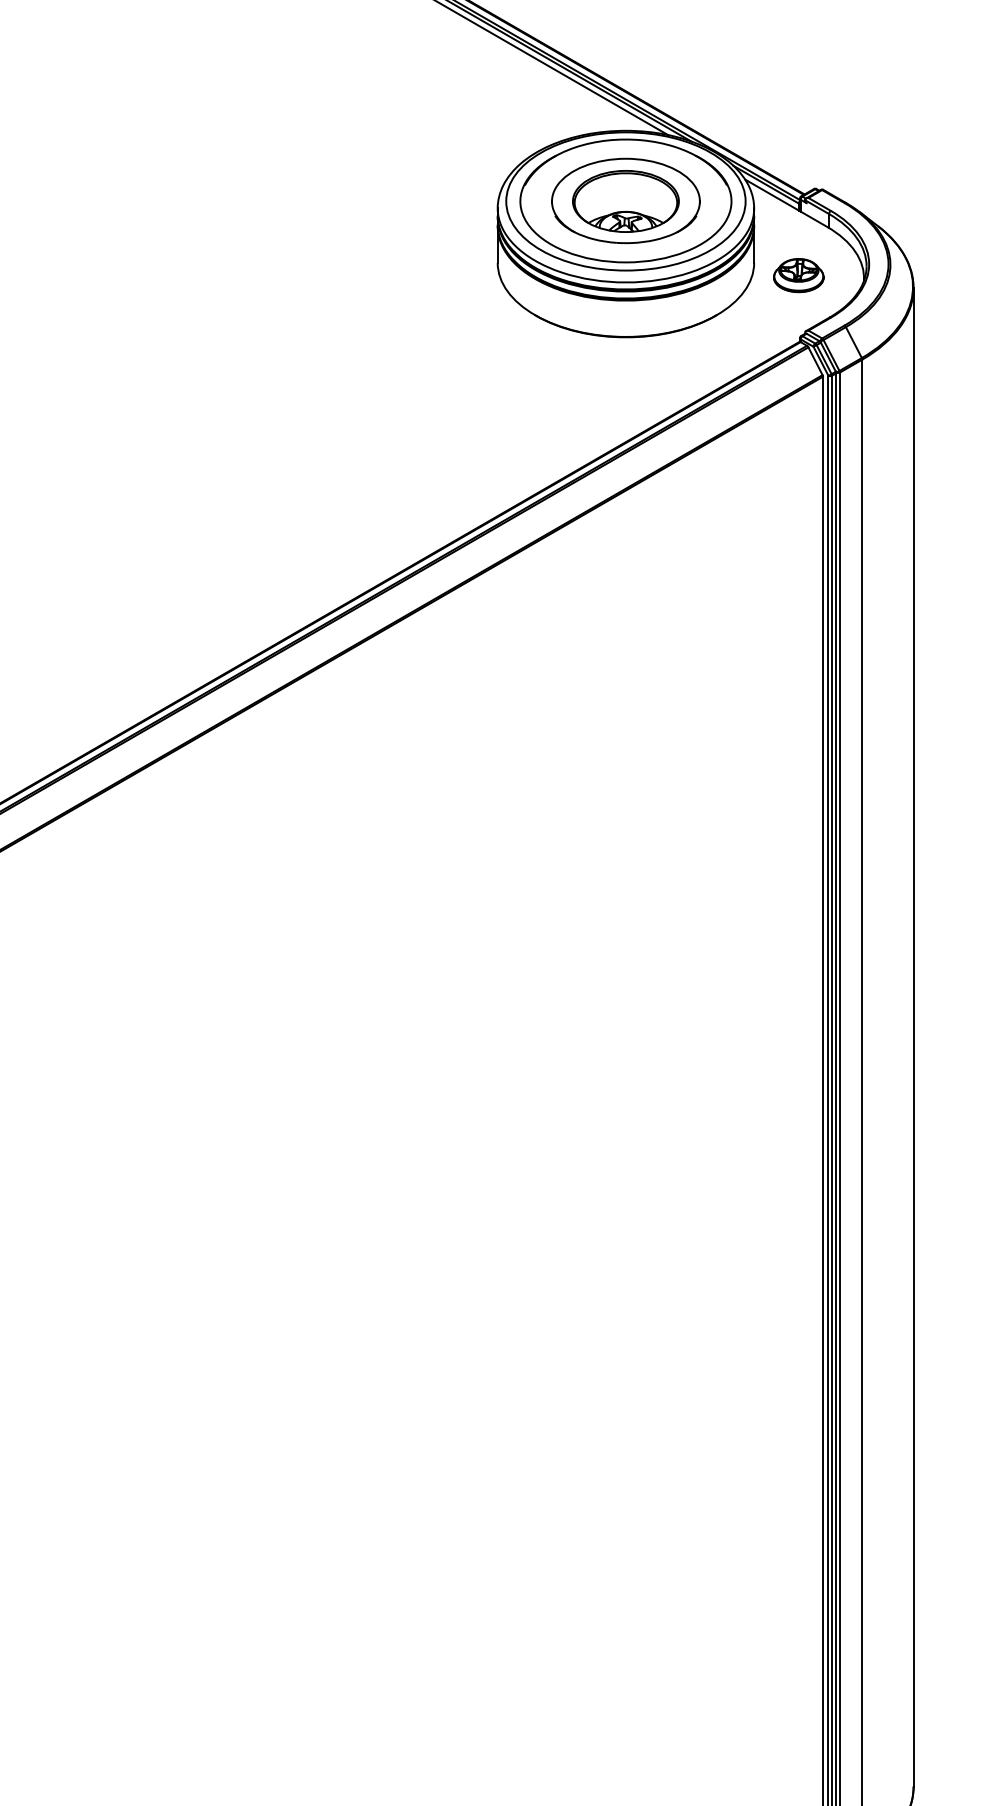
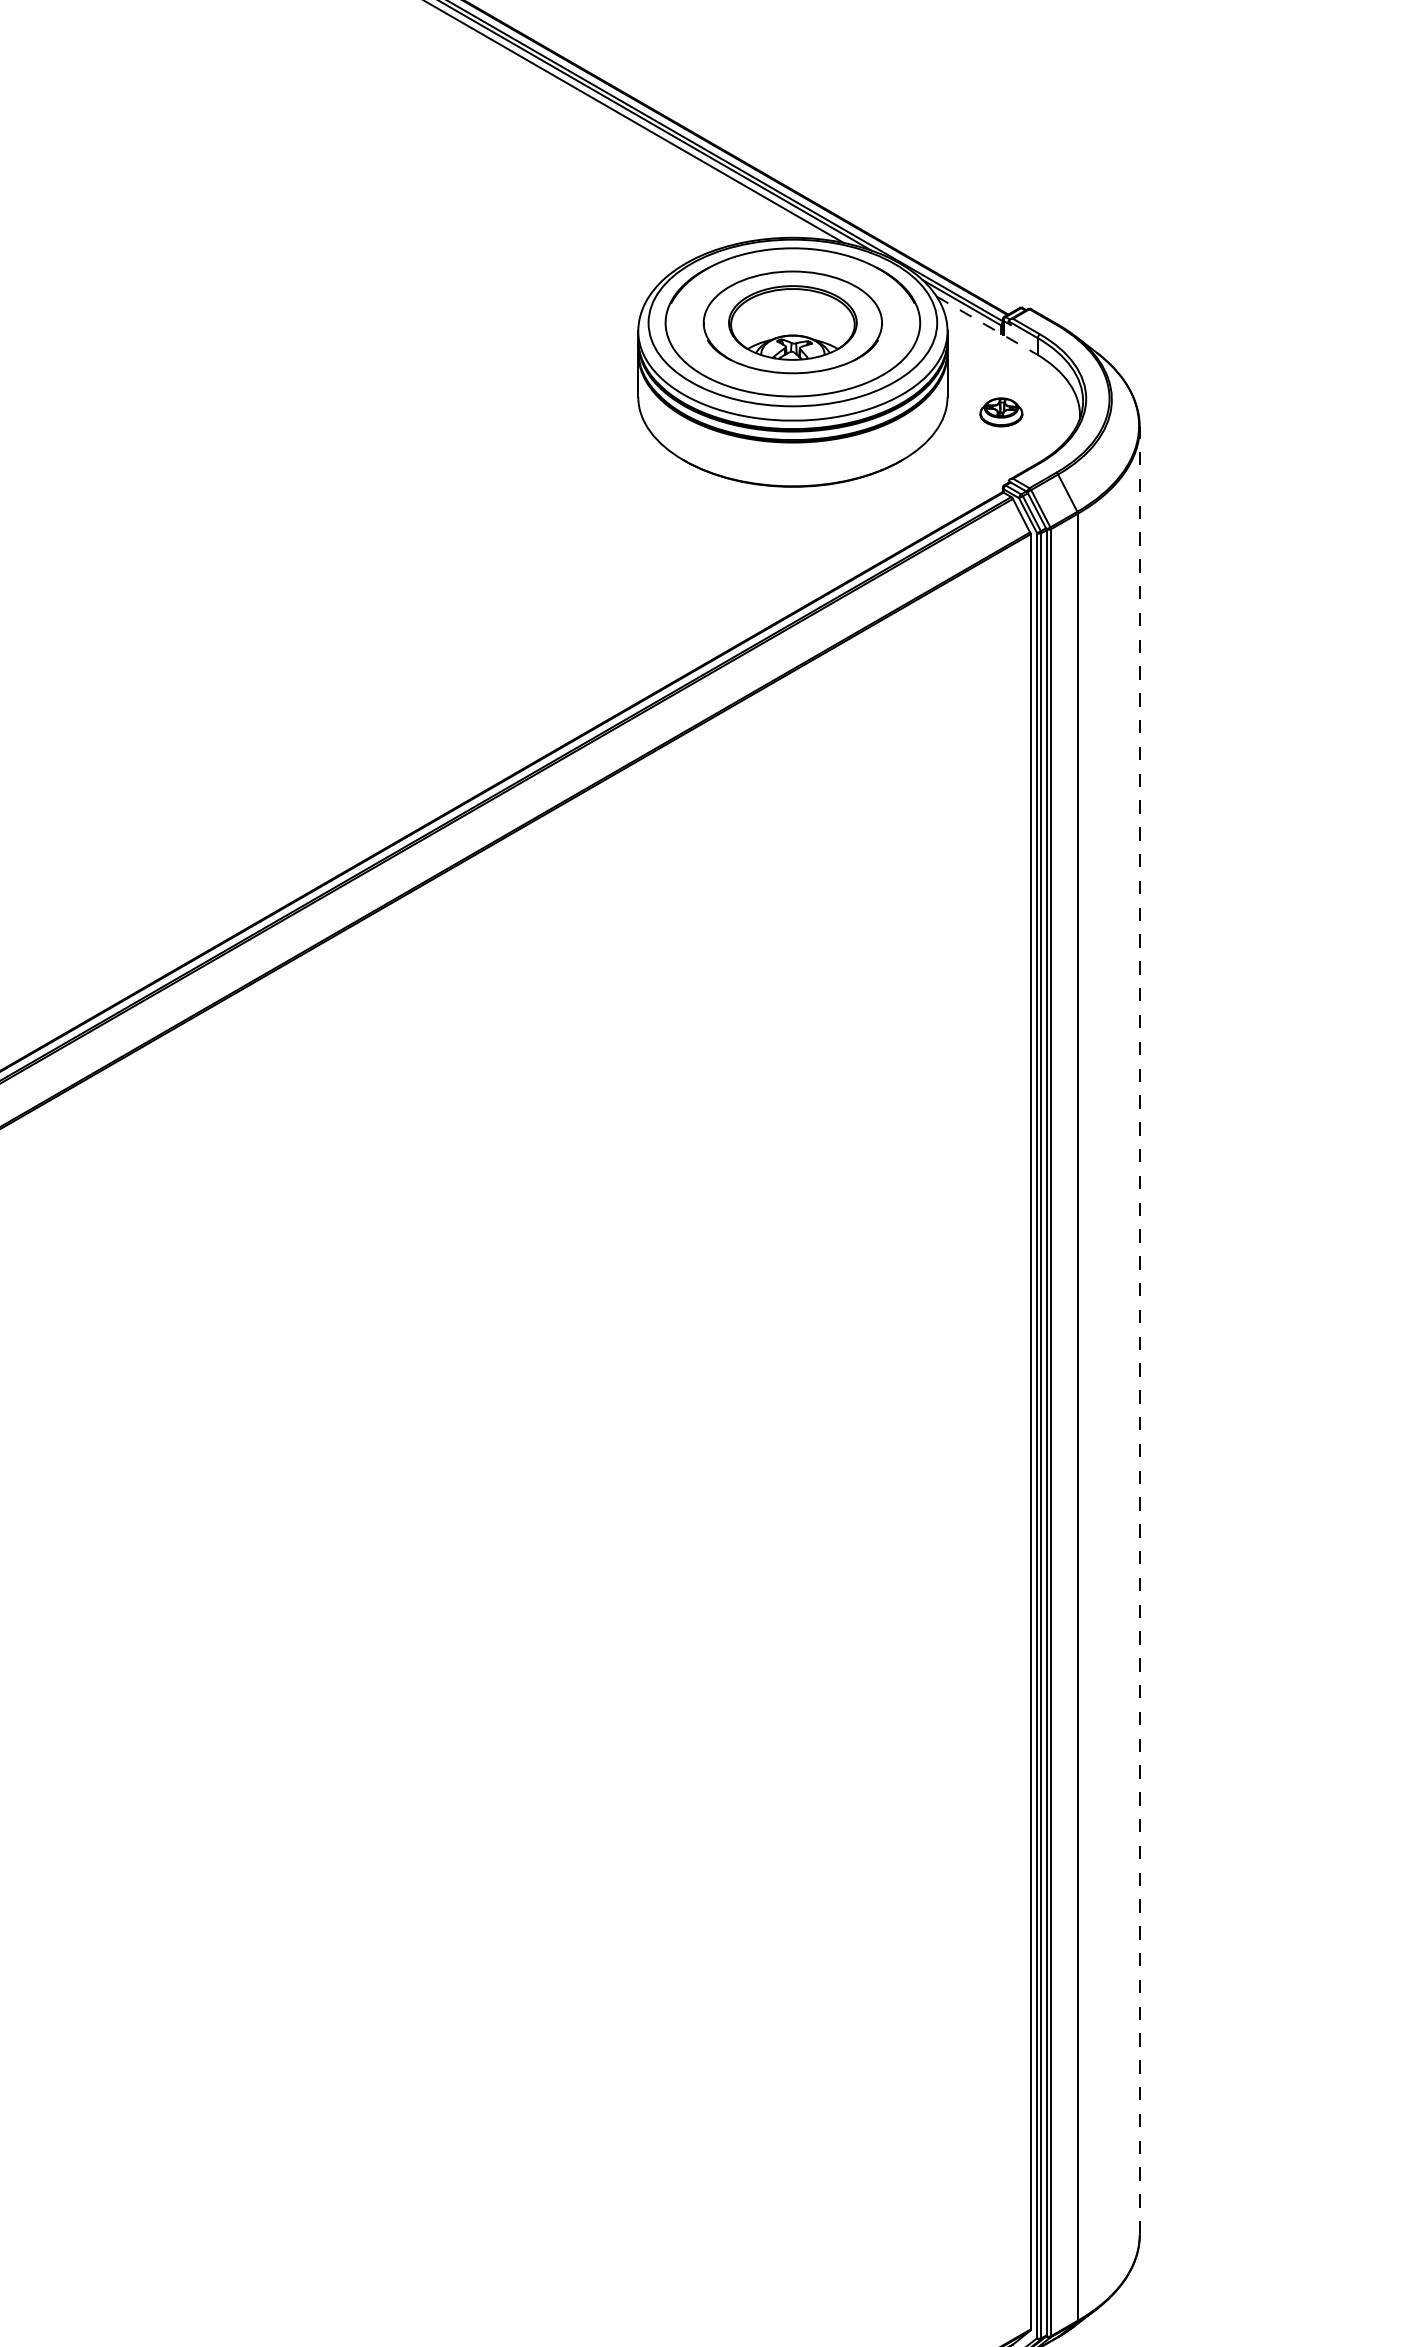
line: (786, 203) -> (986, 325), solid -> dashed
part: (798, 275) -> (1001, 412), size x0.7
line: (913, 1036) -> (1139, 1330), solid -> dashed

